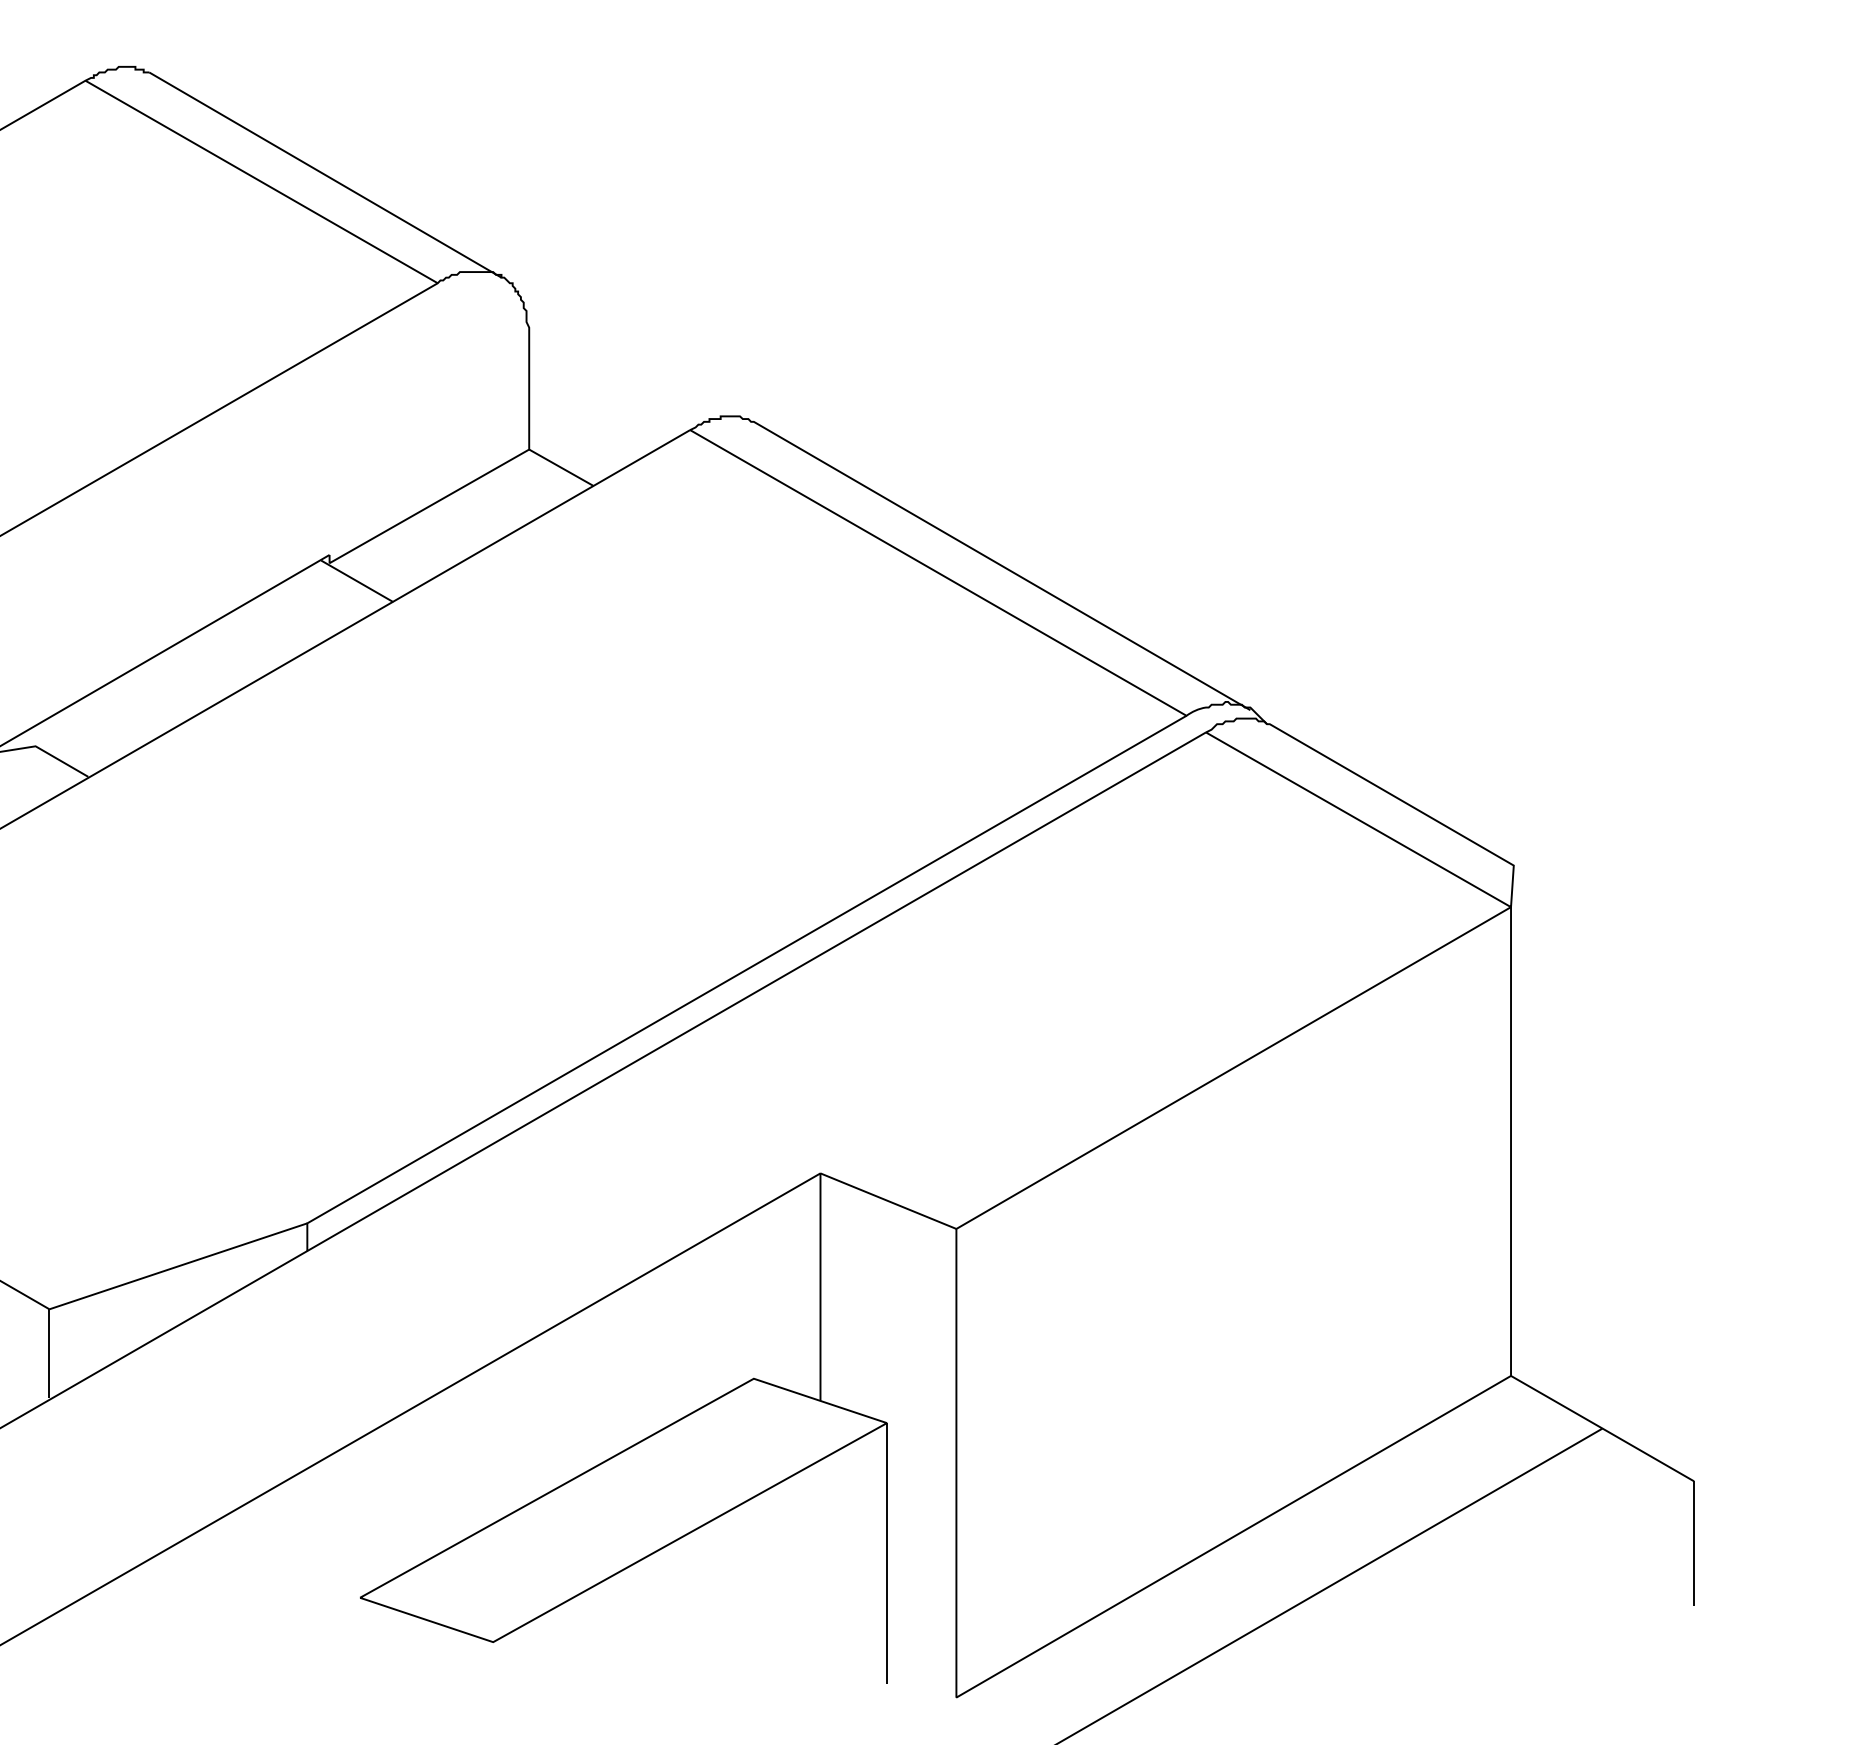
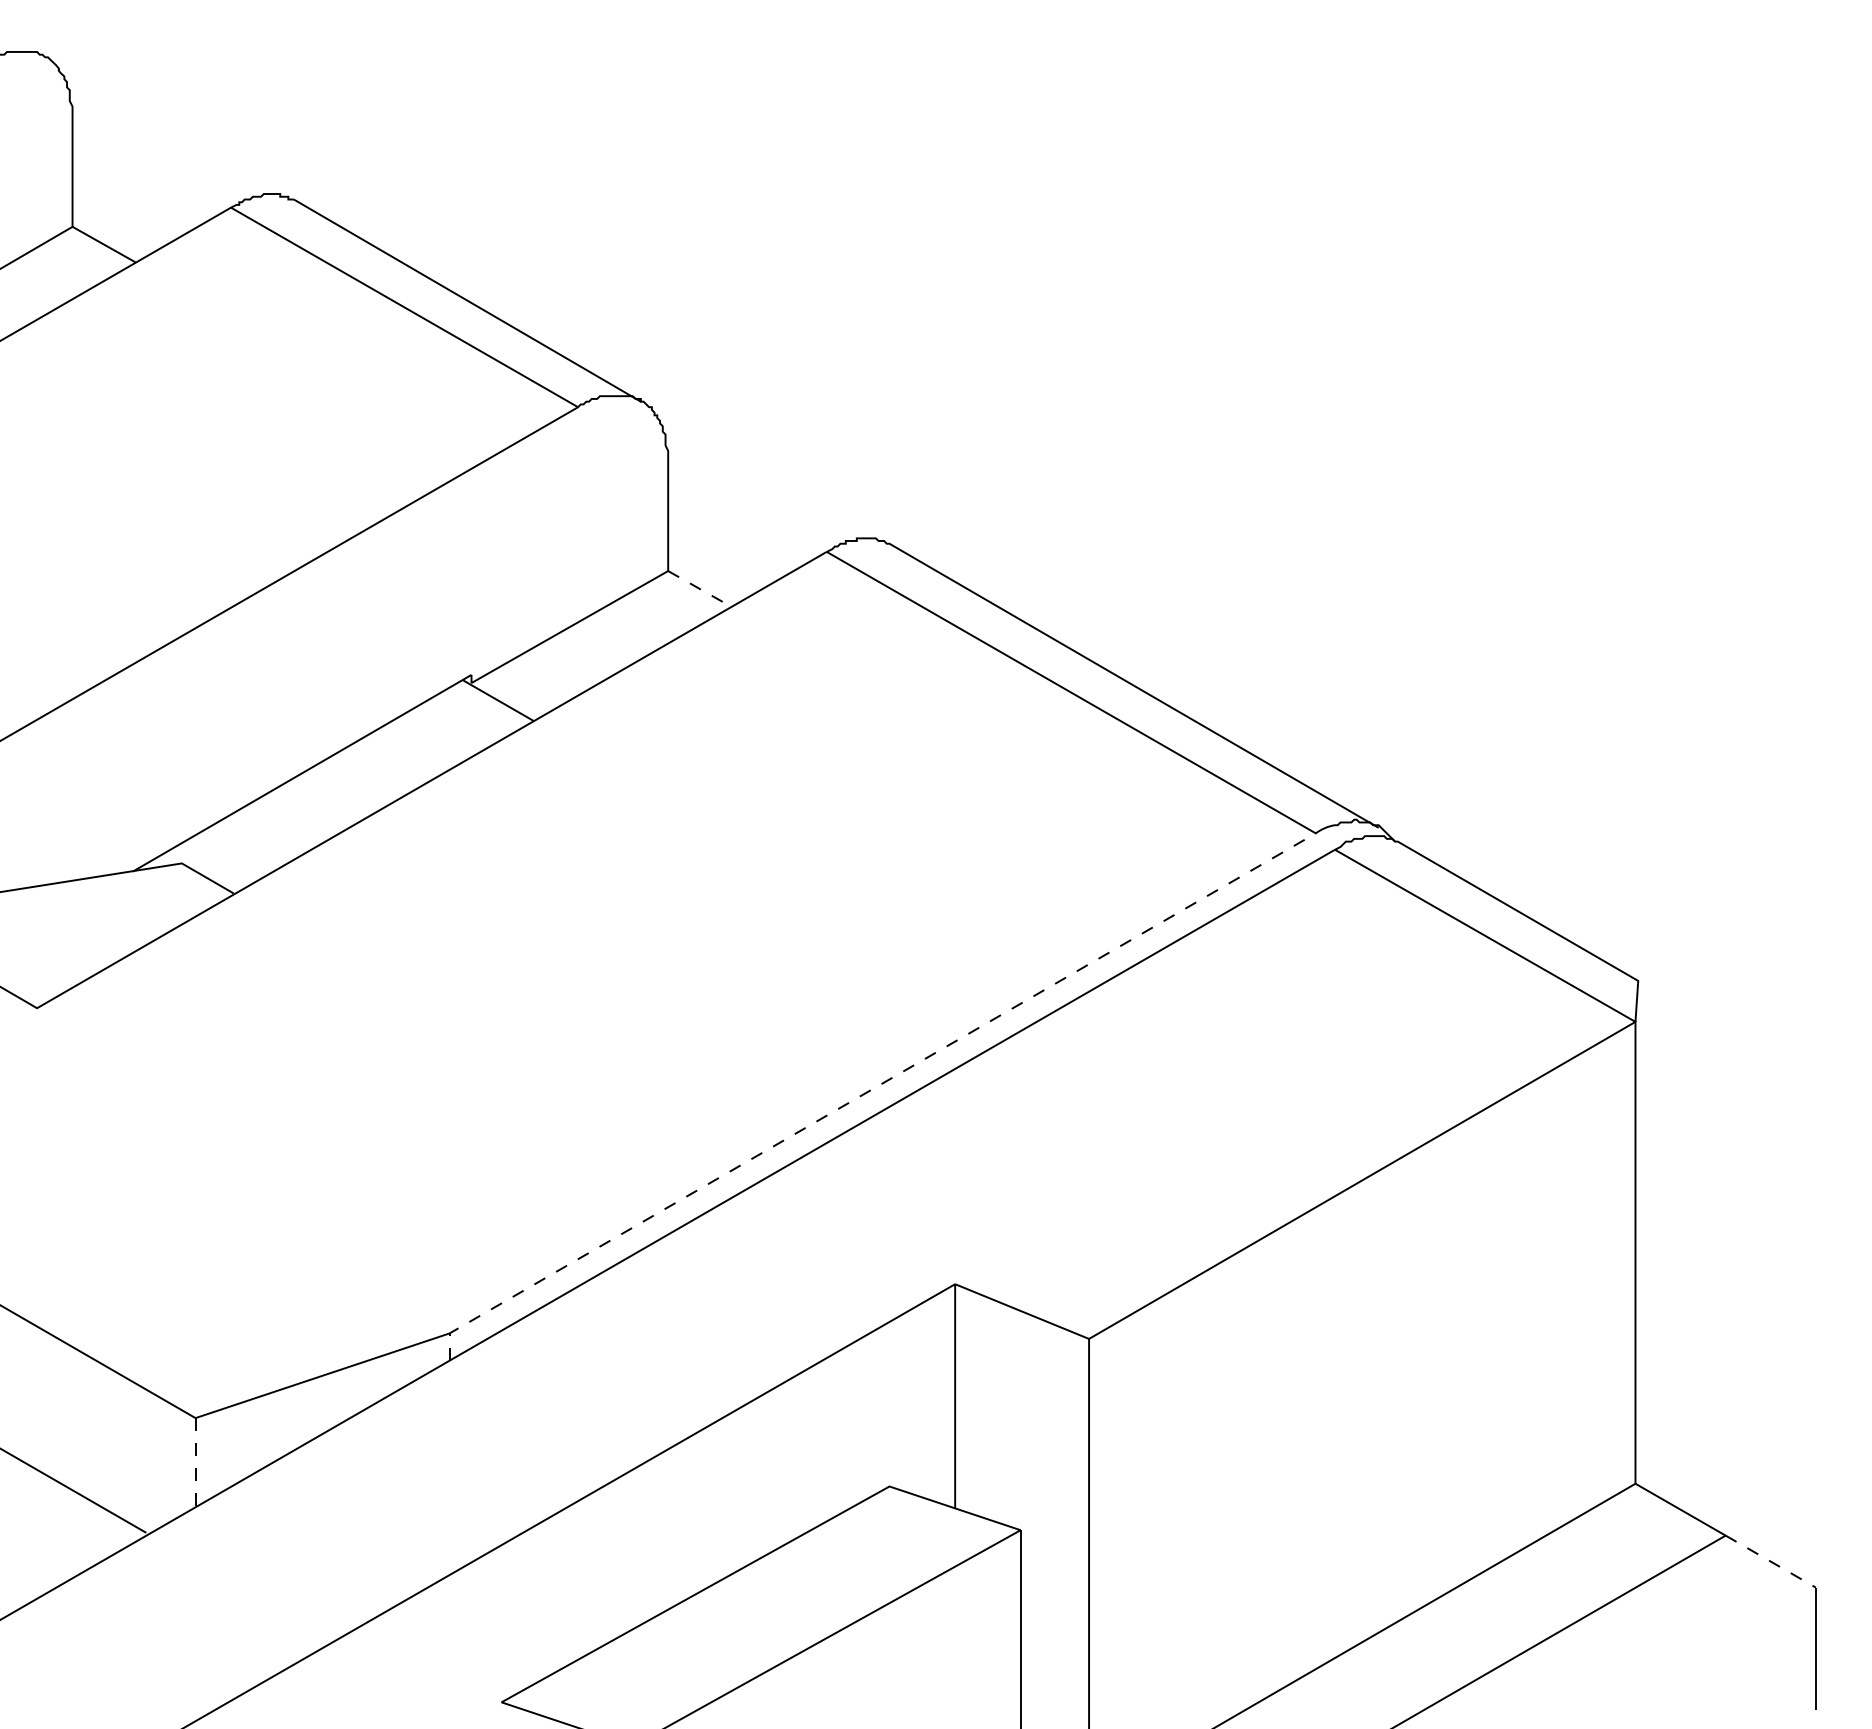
line: (562, 468) -> (700, 589), solid -> dashed
line: (734, 976) -> (870, 1090), solid -> dashed
line: (49, 1353) -> (195, 1461), solid -> dashed
line: (1649, 1454) -> (1771, 1561), solid -> dashed

